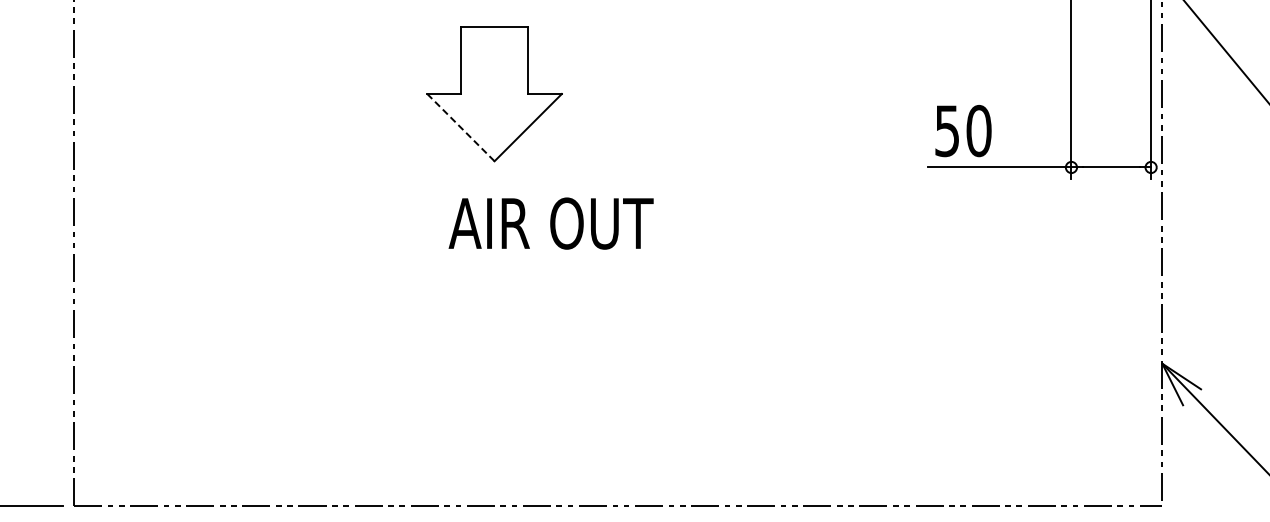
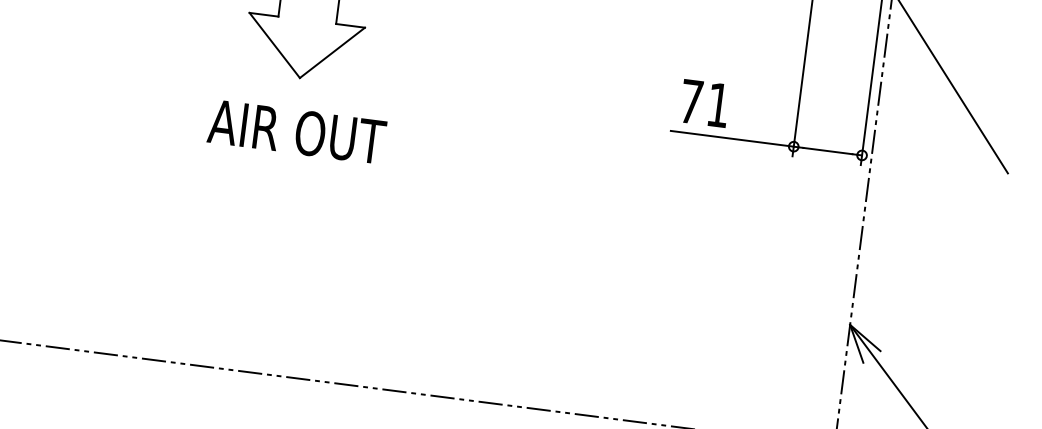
line: (460, 127) -> (274, 45), dashed -> solid
text: (963, 130) -> (705, 103), 50 -> 71
text: (550, 223) -> (296, 131), moved

